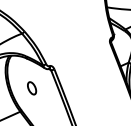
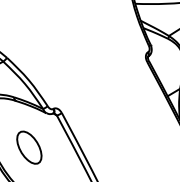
part: (31, 88) -> (28, 148), size x1.67

